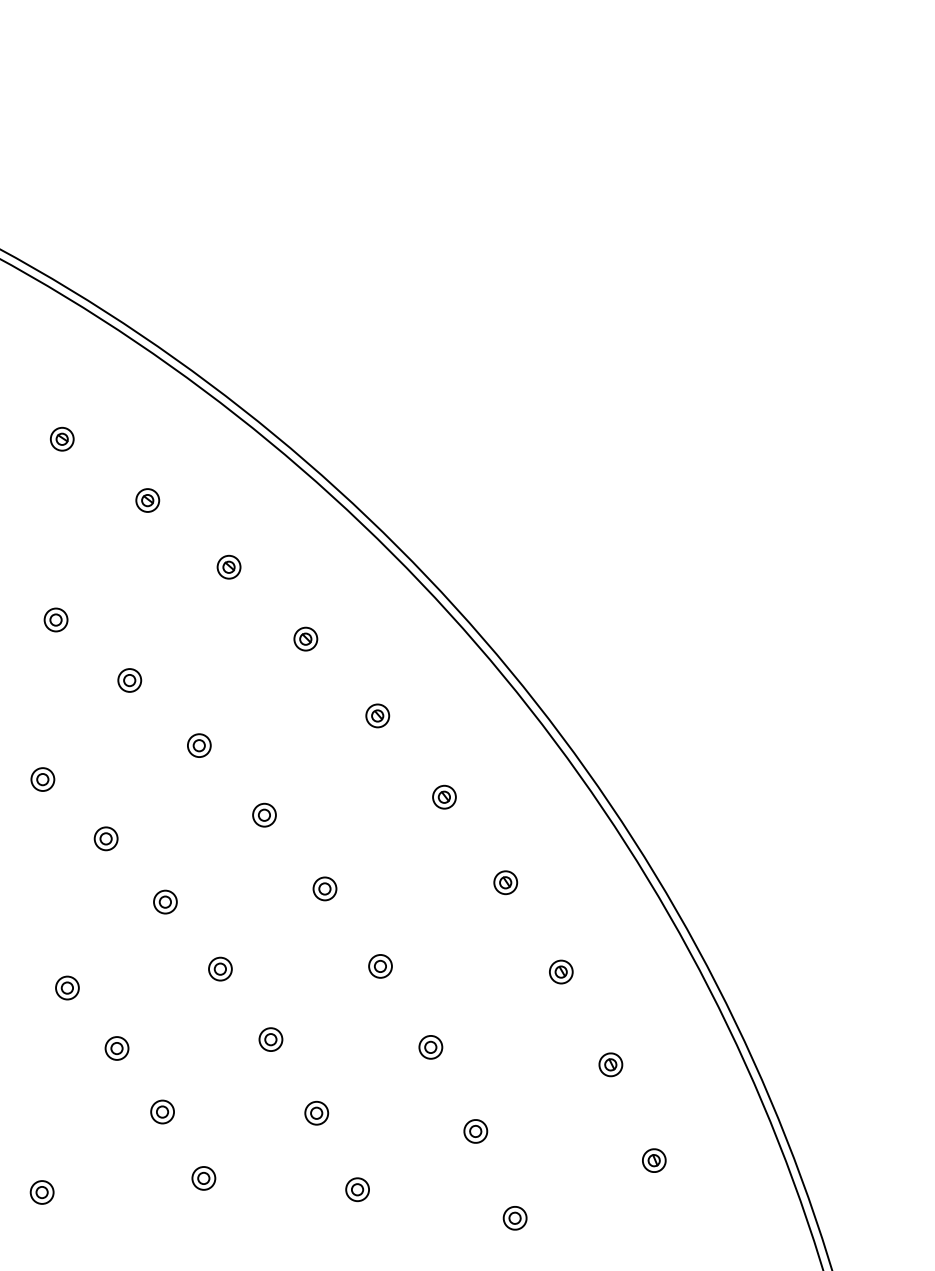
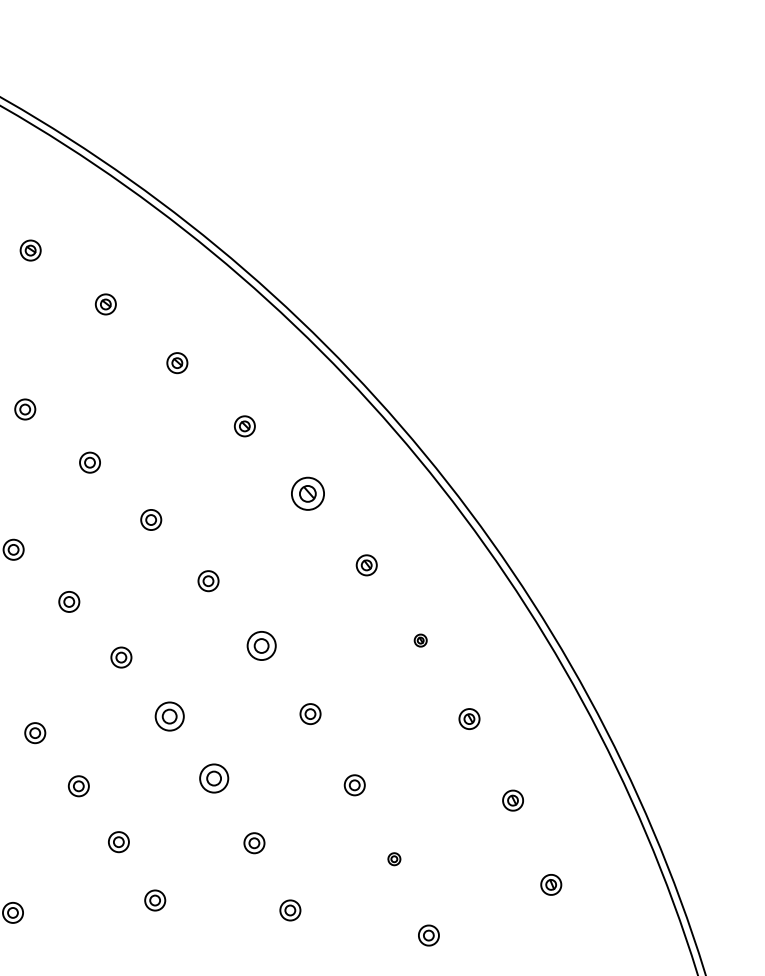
part: (377, 715) -> (307, 493), size x1.6
part: (505, 882) -> (420, 640), size x0.6
part: (324, 888) -> (261, 645), size x1.4
part: (220, 968) -> (169, 715), size x1.4
part: (270, 1039) -> (213, 778), size x1.4
part: (475, 1131) -> (394, 859), size x0.6

